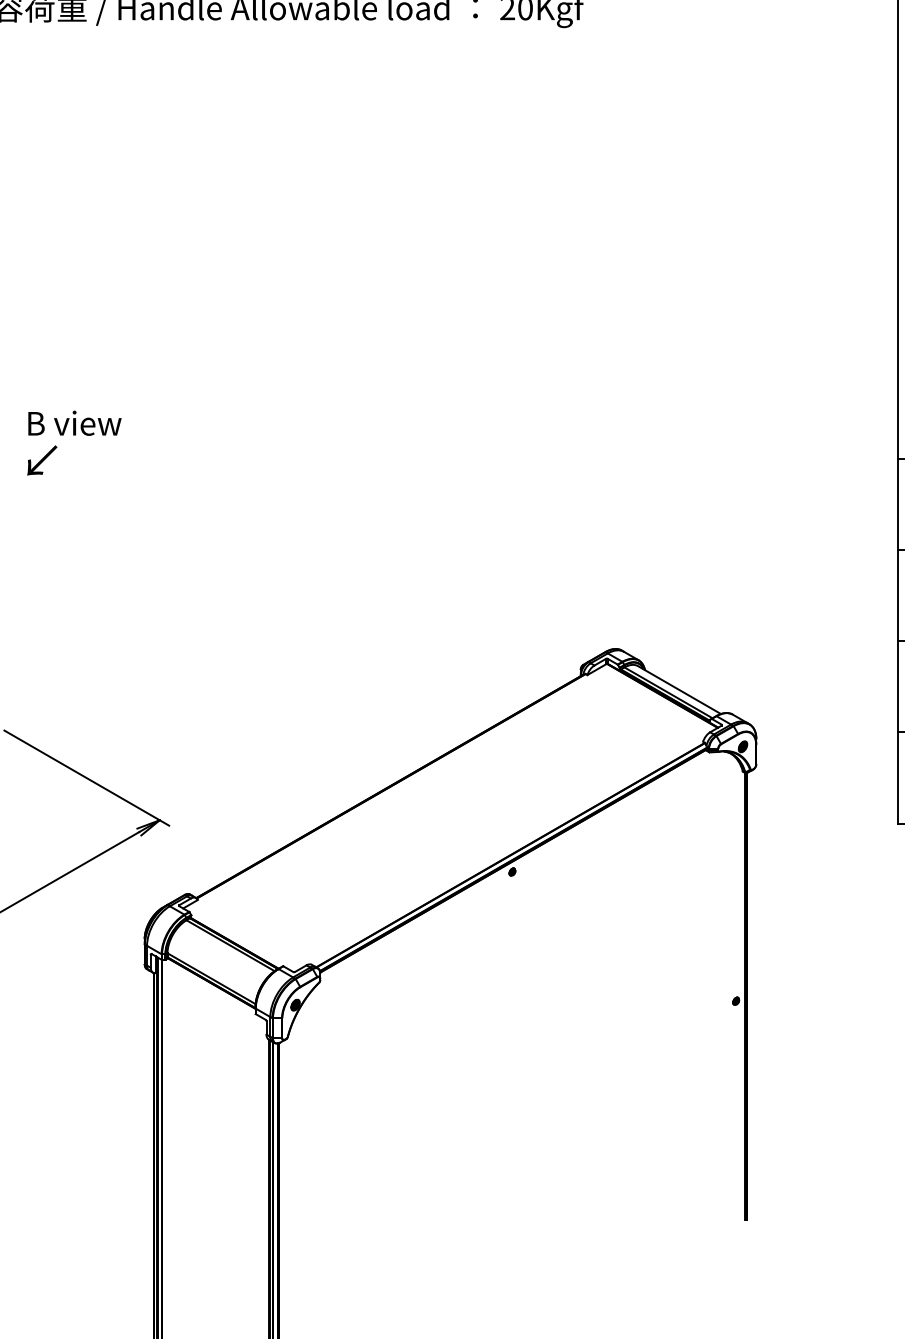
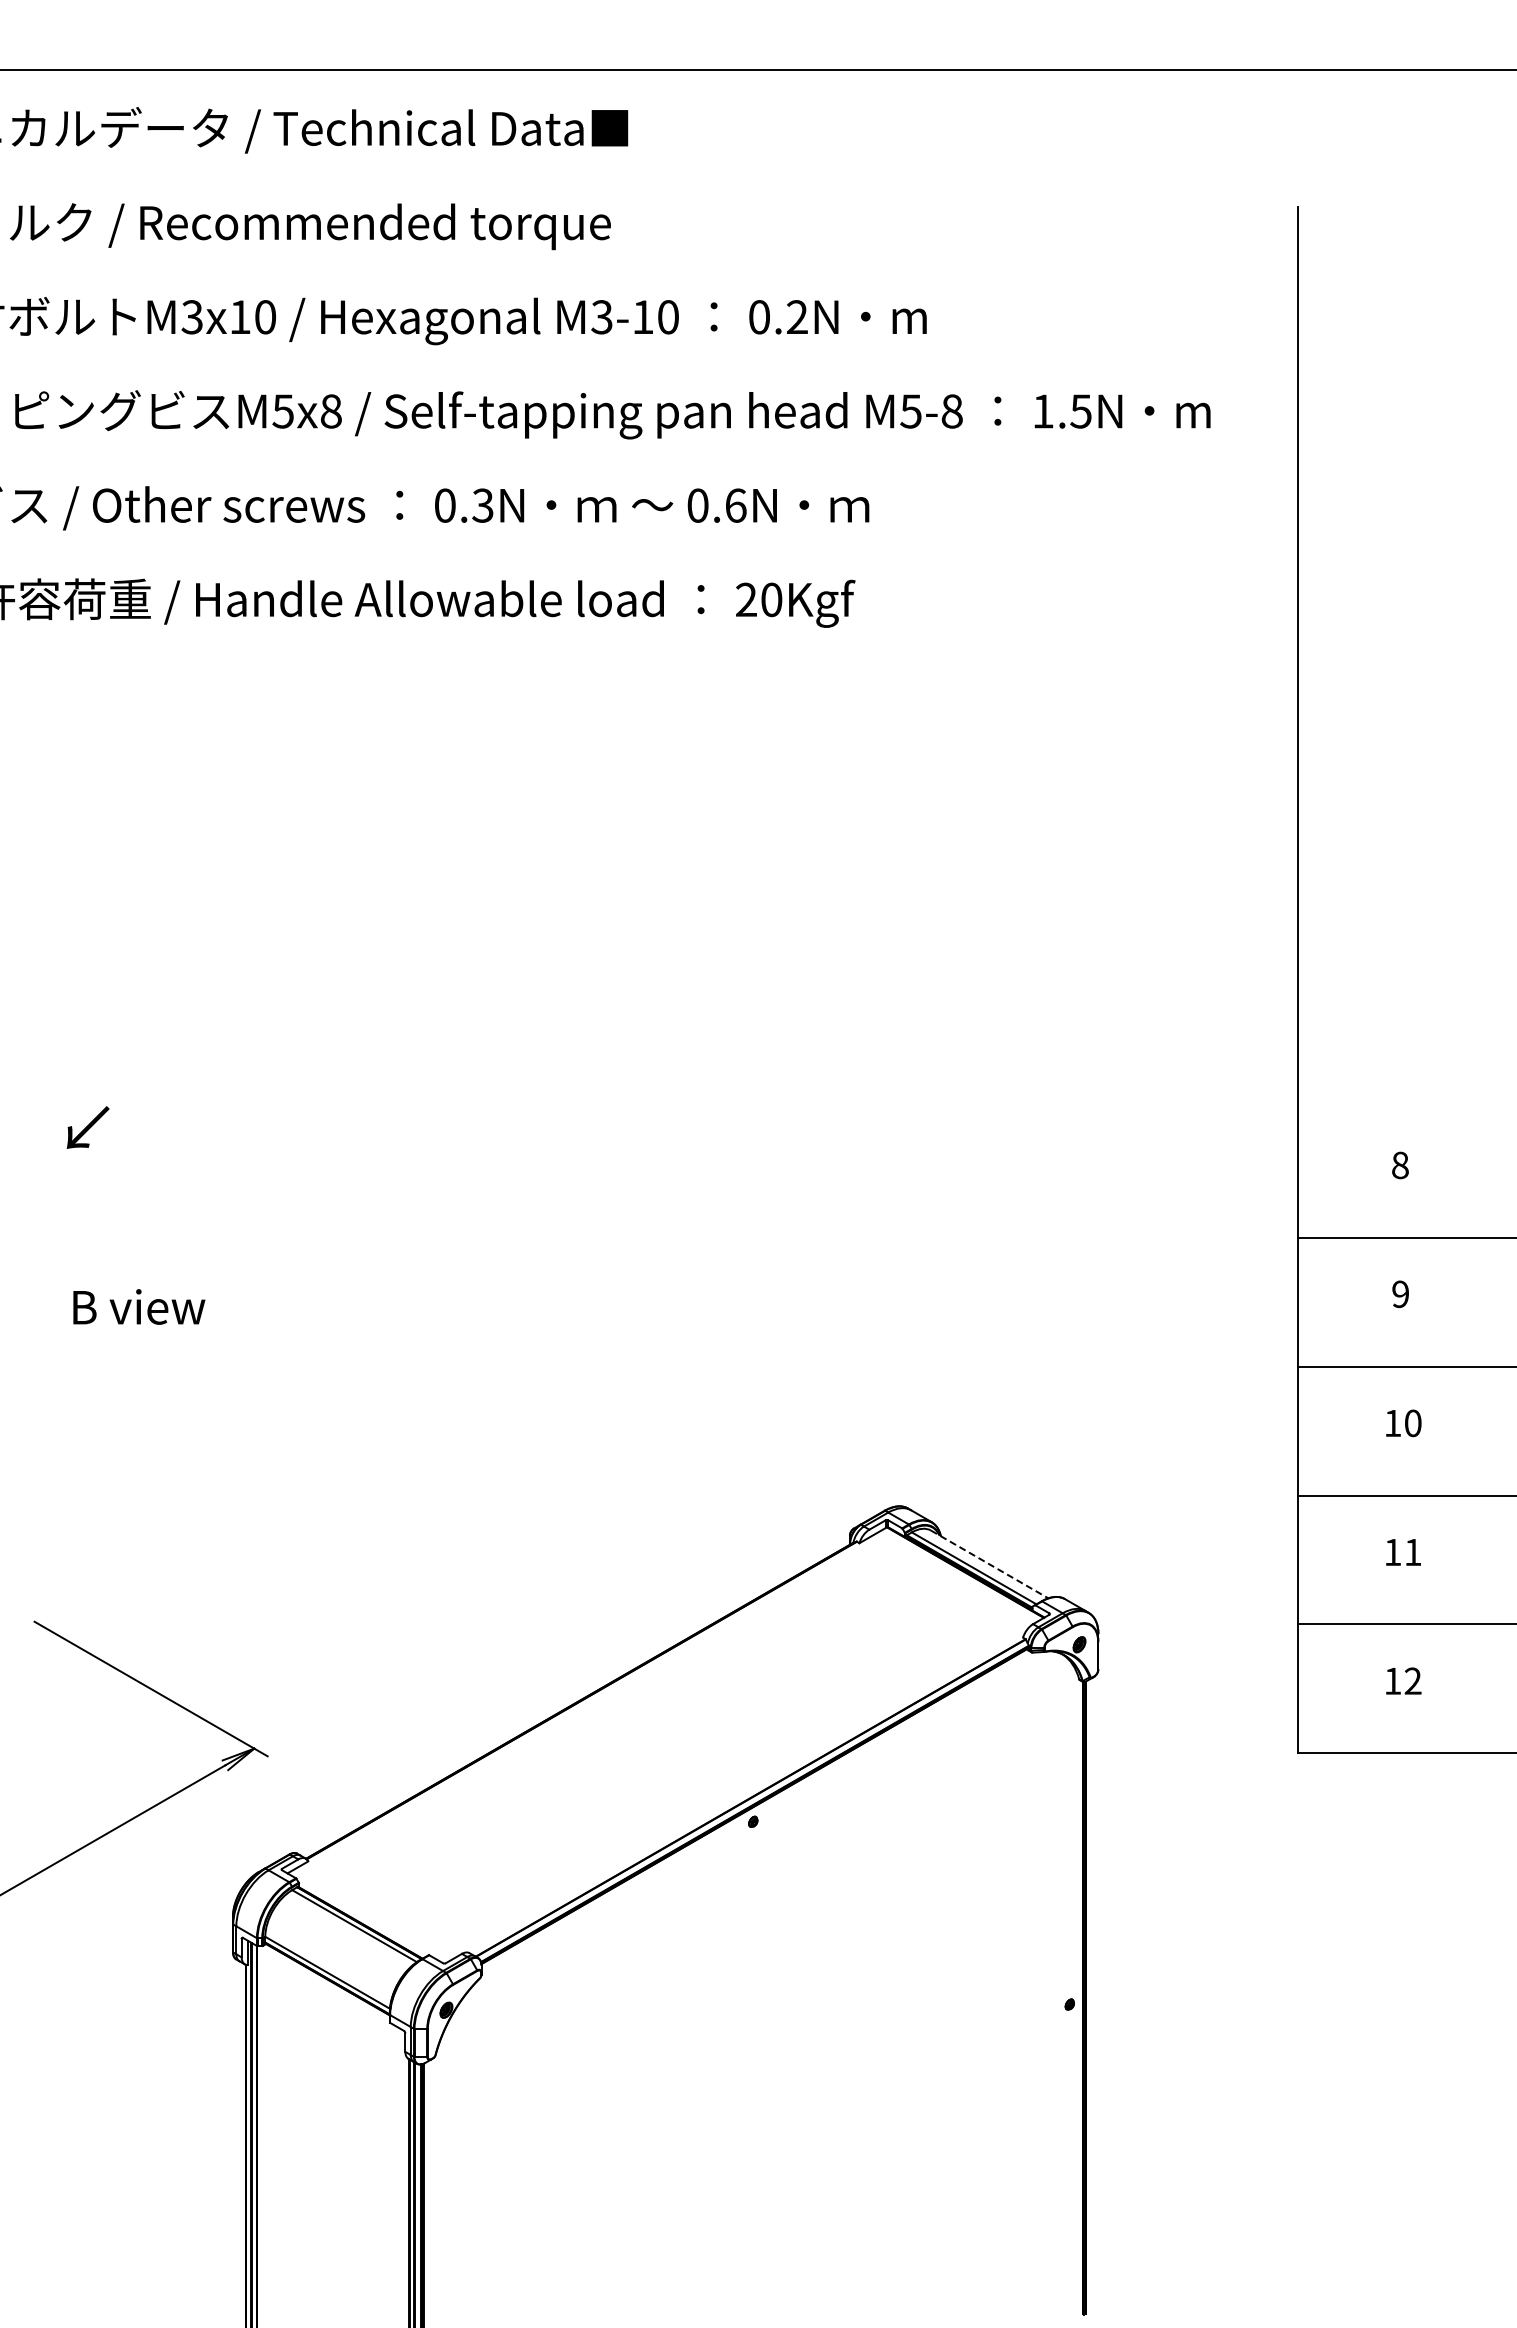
text: (75, 422) -> (139, 1306), moved
text: (41, 460) -> (87, 1127), moved
line: (679, 690) -> (989, 1564), solid -> dashed

